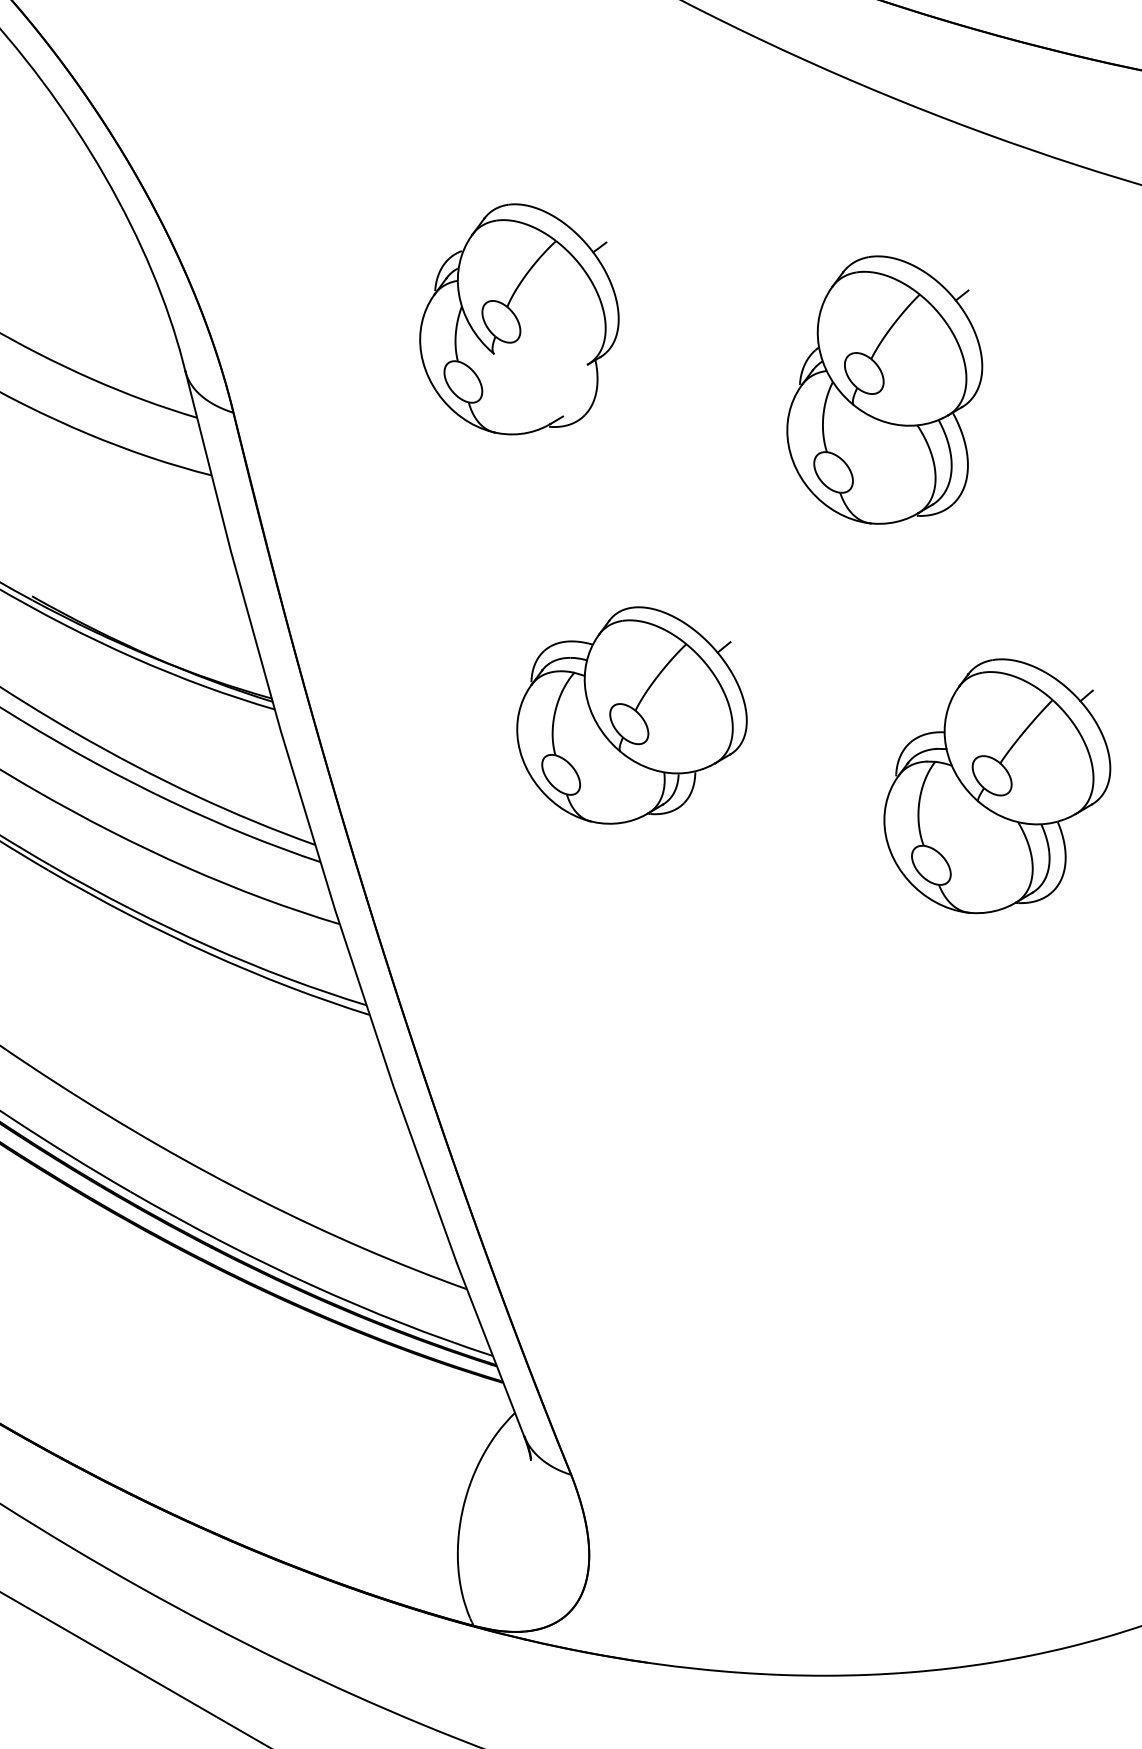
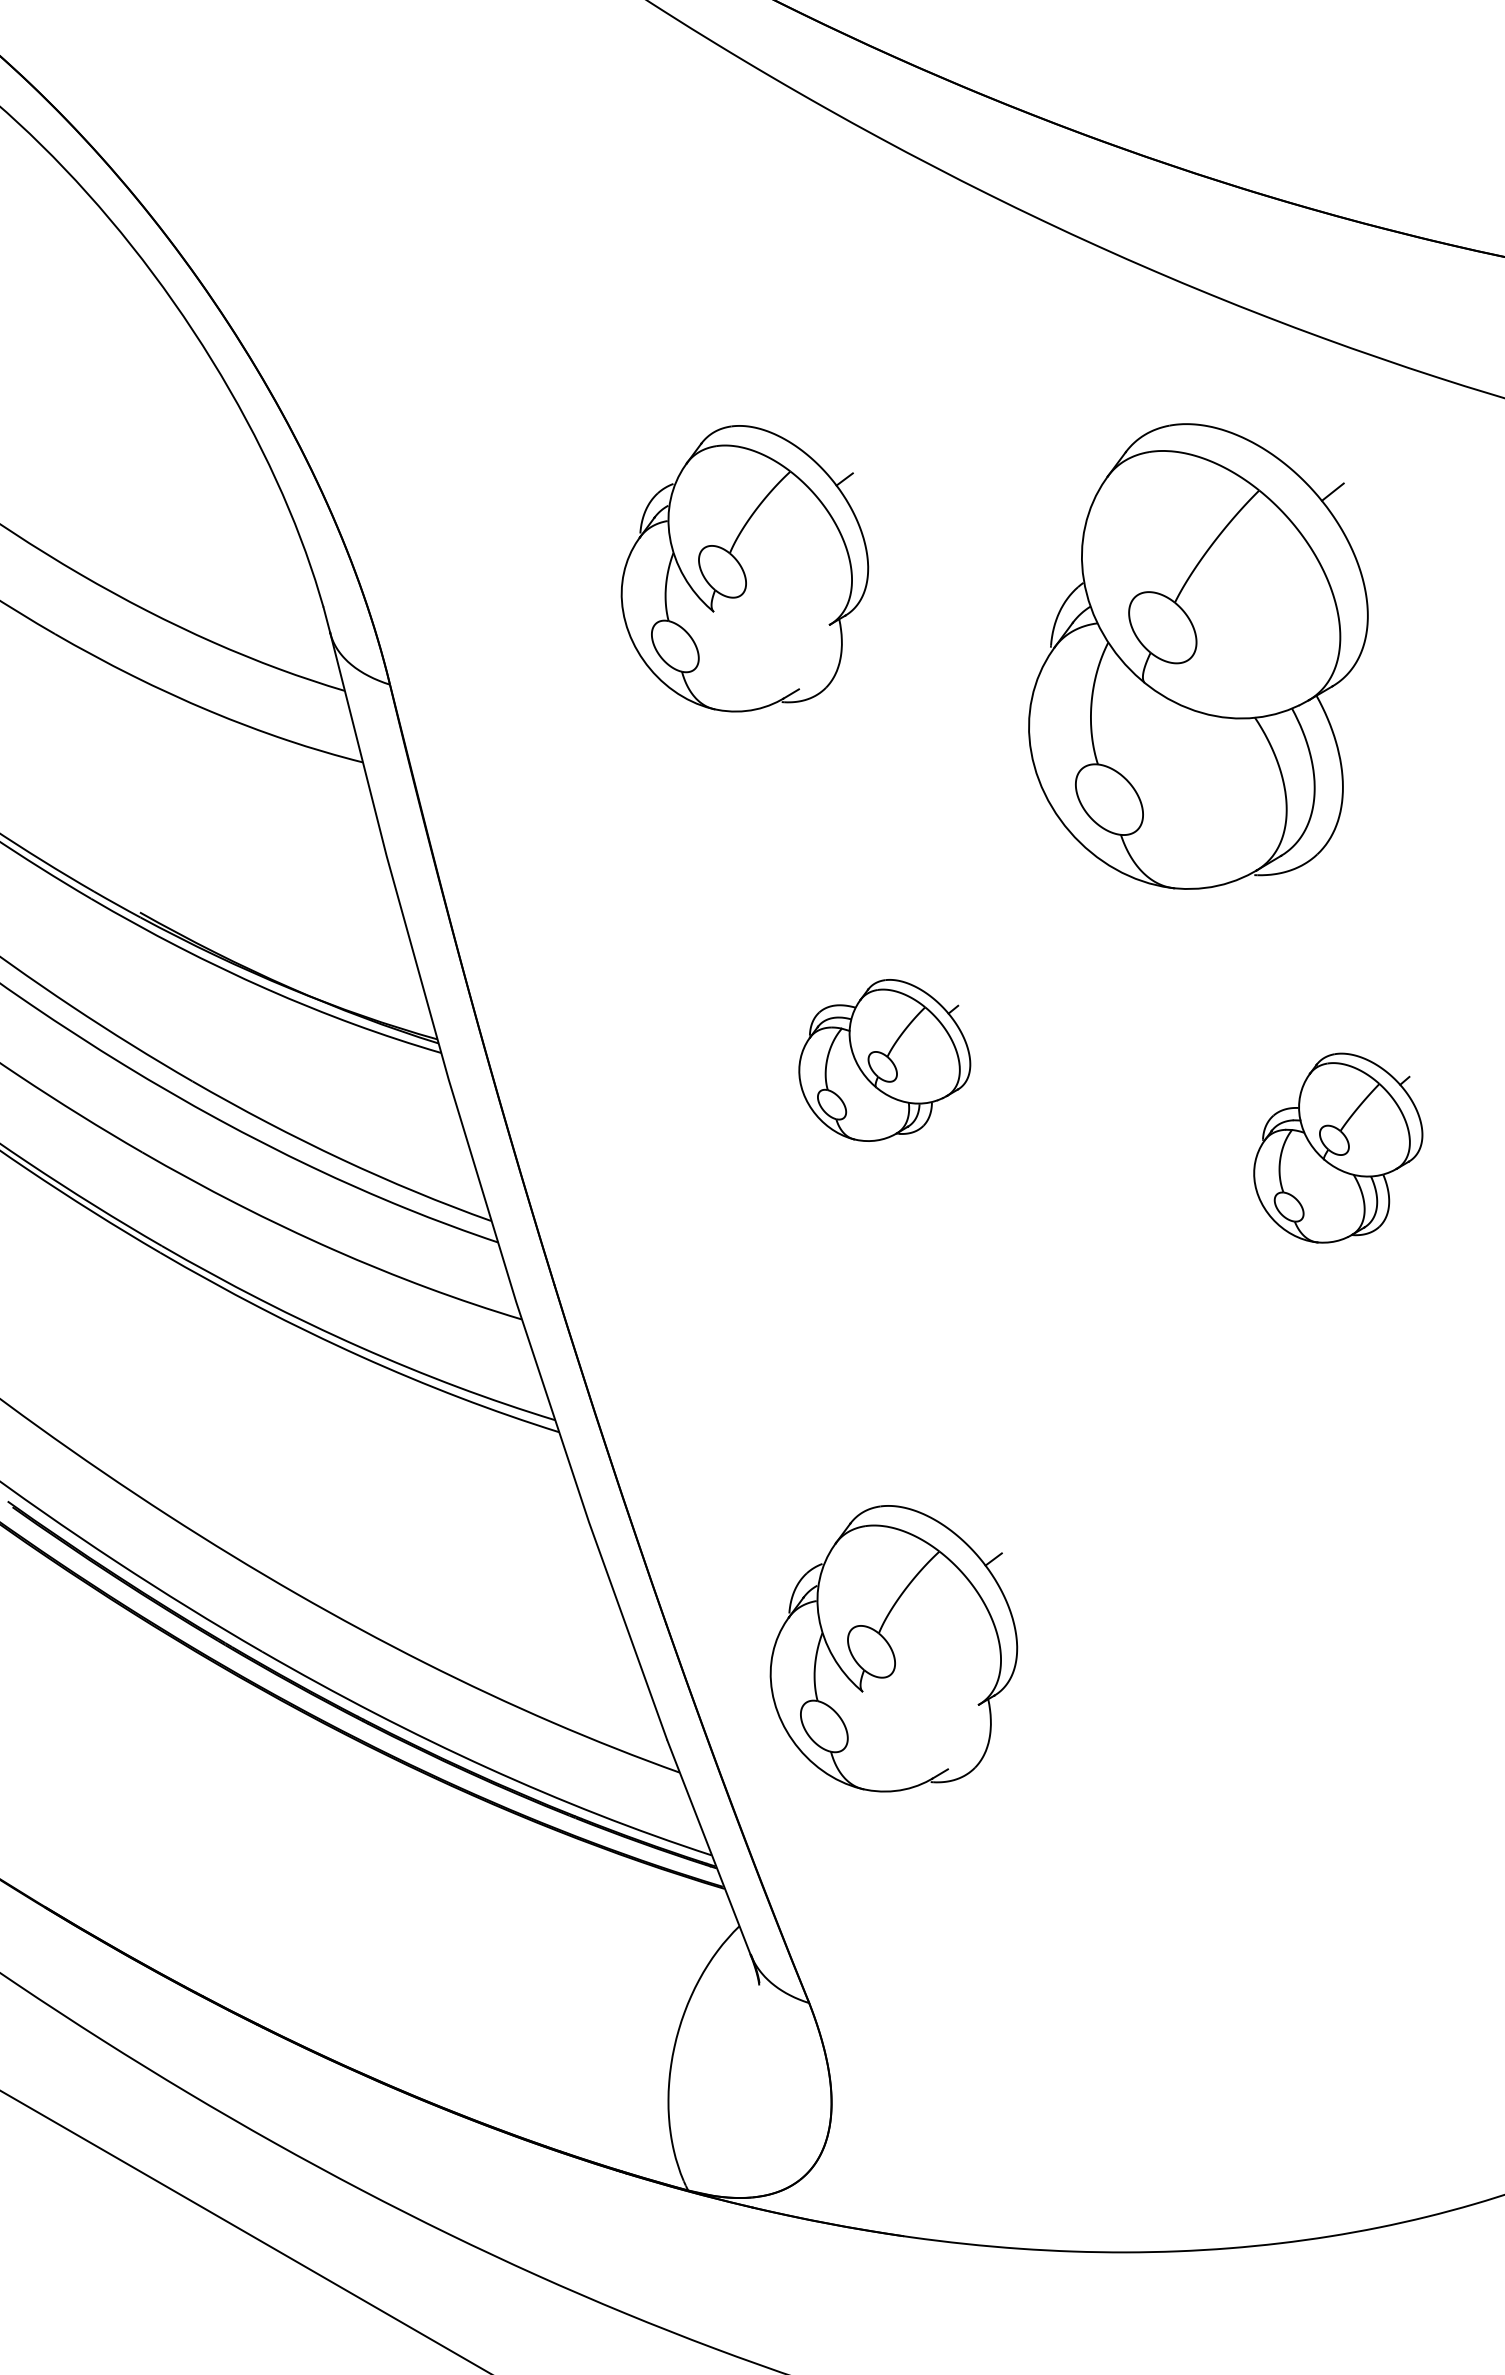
part: (884, 390) -> (1198, 656), size x1.4
part: (631, 715) -> (884, 1060), size x0.6
part: (997, 785) -> (1338, 1147), size x0.6
part: (639, 1189) -> (893, 1648), added

